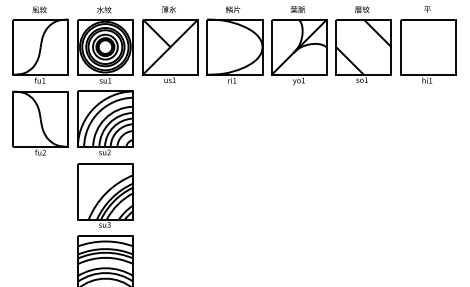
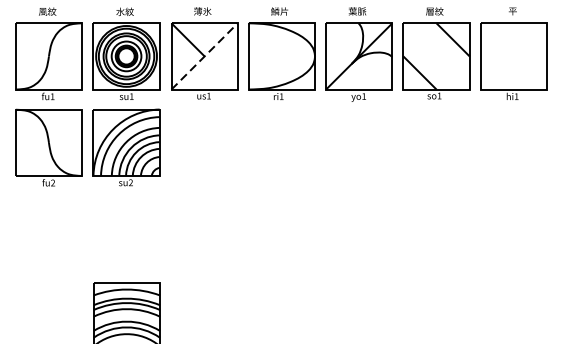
line: (170, 46) -> (204, 55), solid -> dashed
part: (105, 195) -> (126, 234), removed

